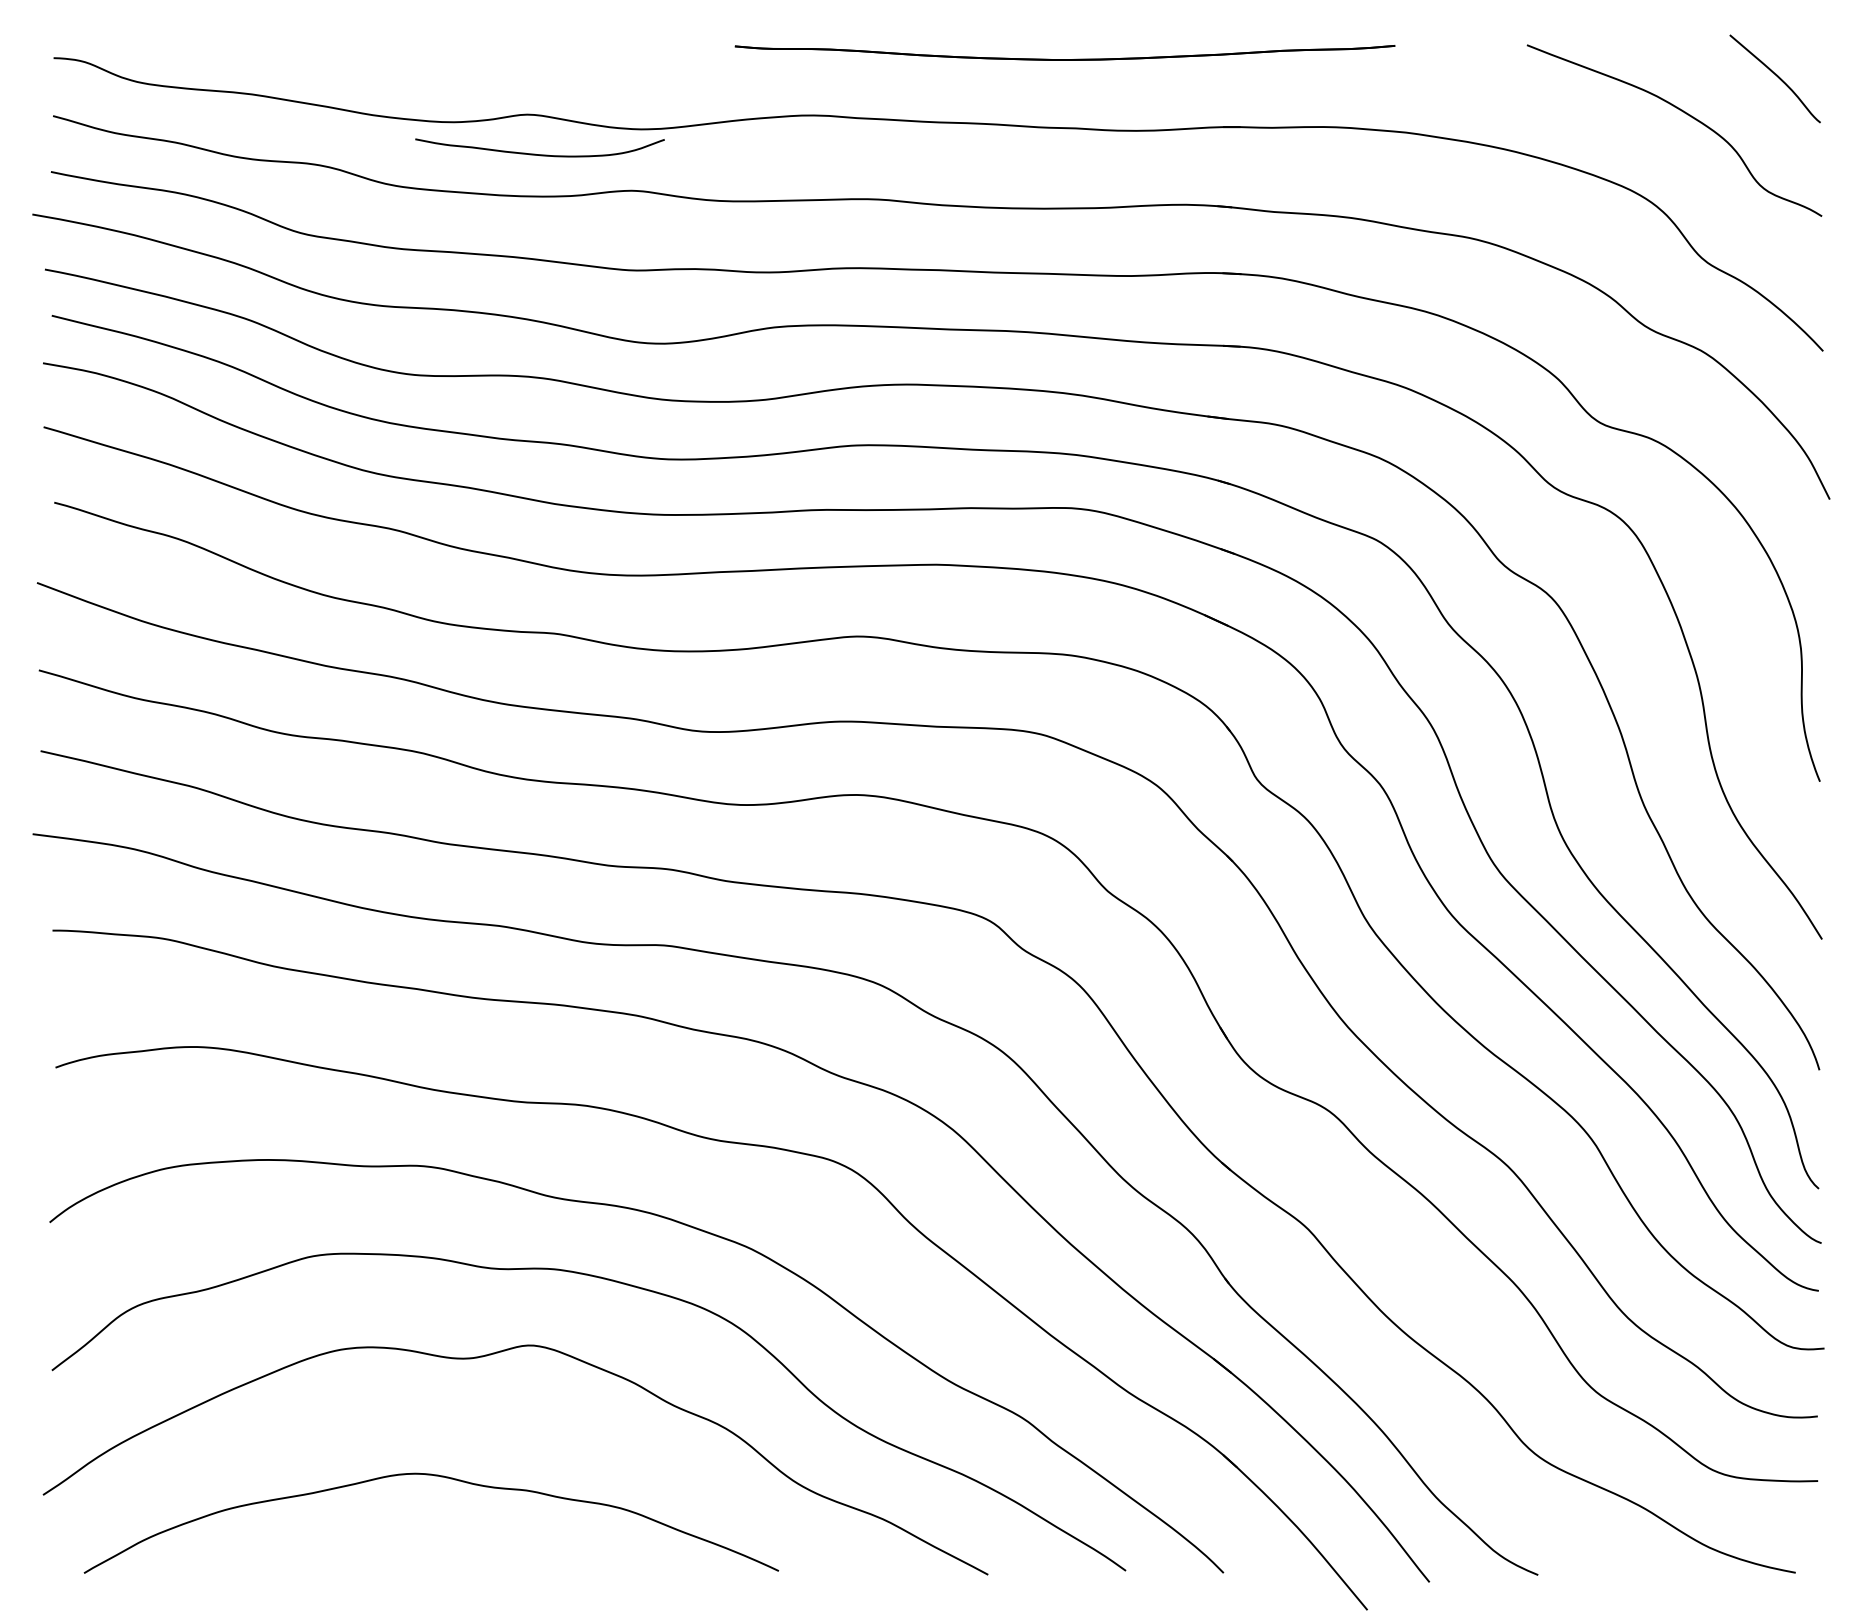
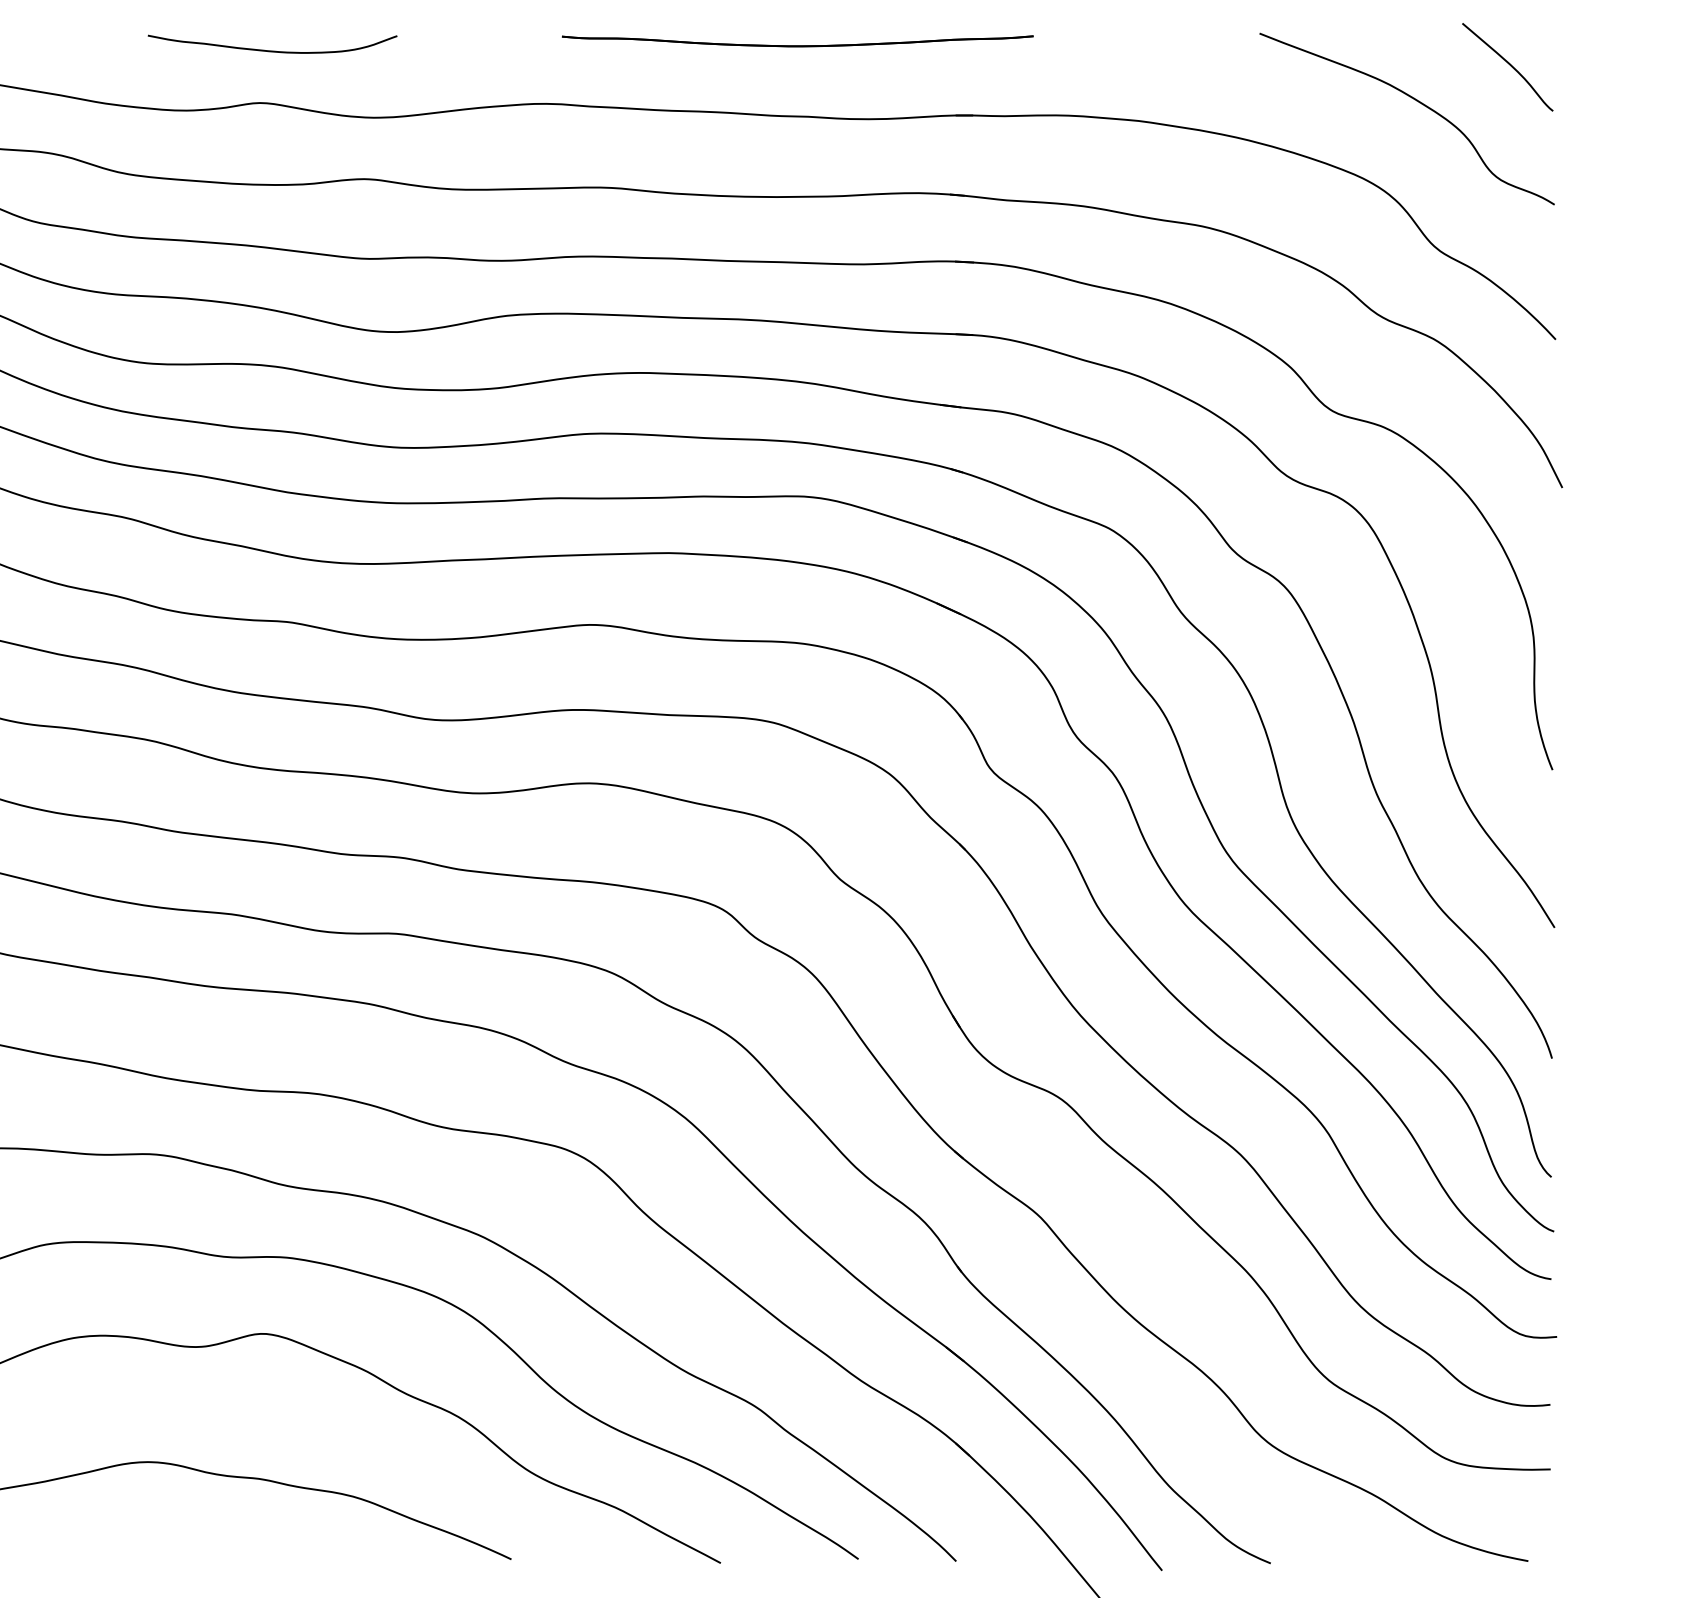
part: (1065, 52) -> (798, 40), size x0.71
curve: (539, 154) -> (272, 50), moved

